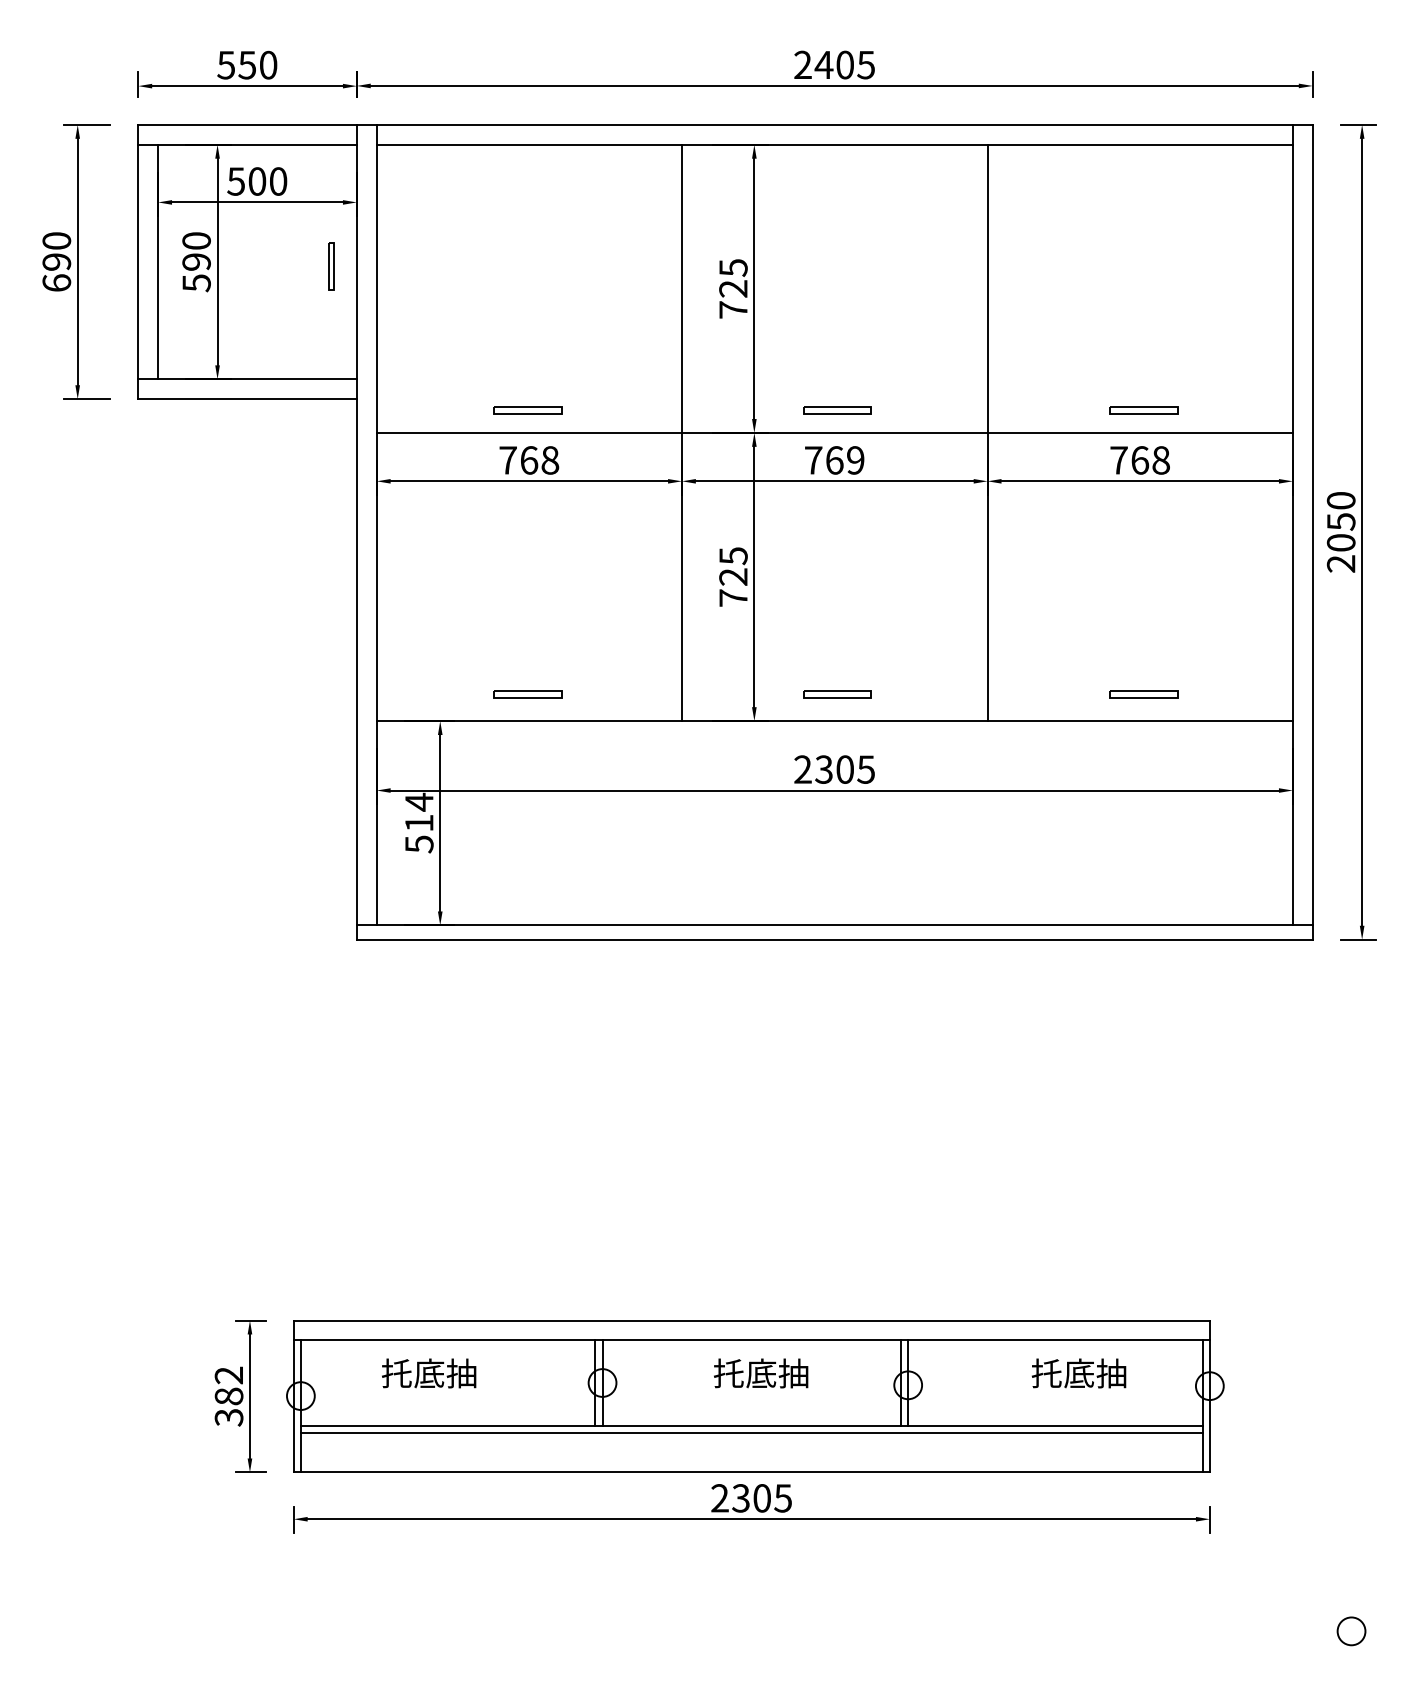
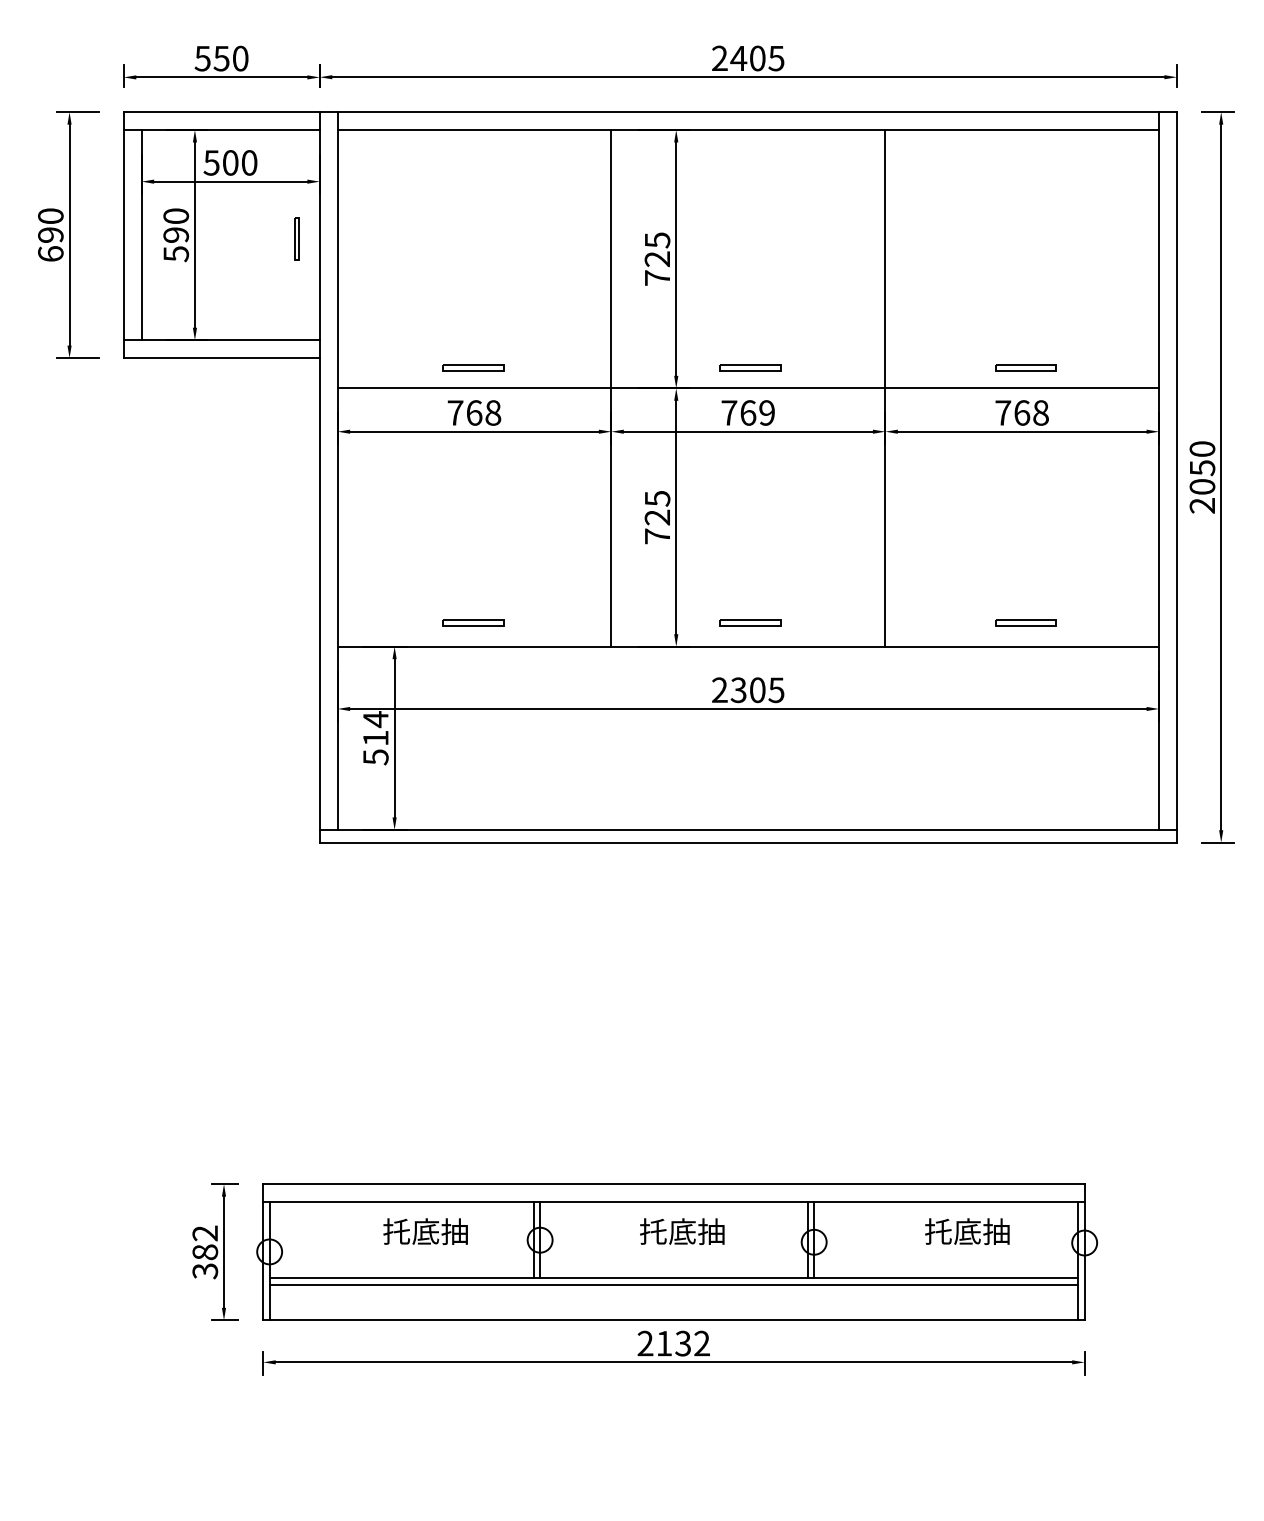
text: (428, 1373) -> (425, 1231), moved
text: (761, 1498) -> (682, 1343), 2305 -> 2132
circle: (1351, 1630) -> (1211, 1462), removed

